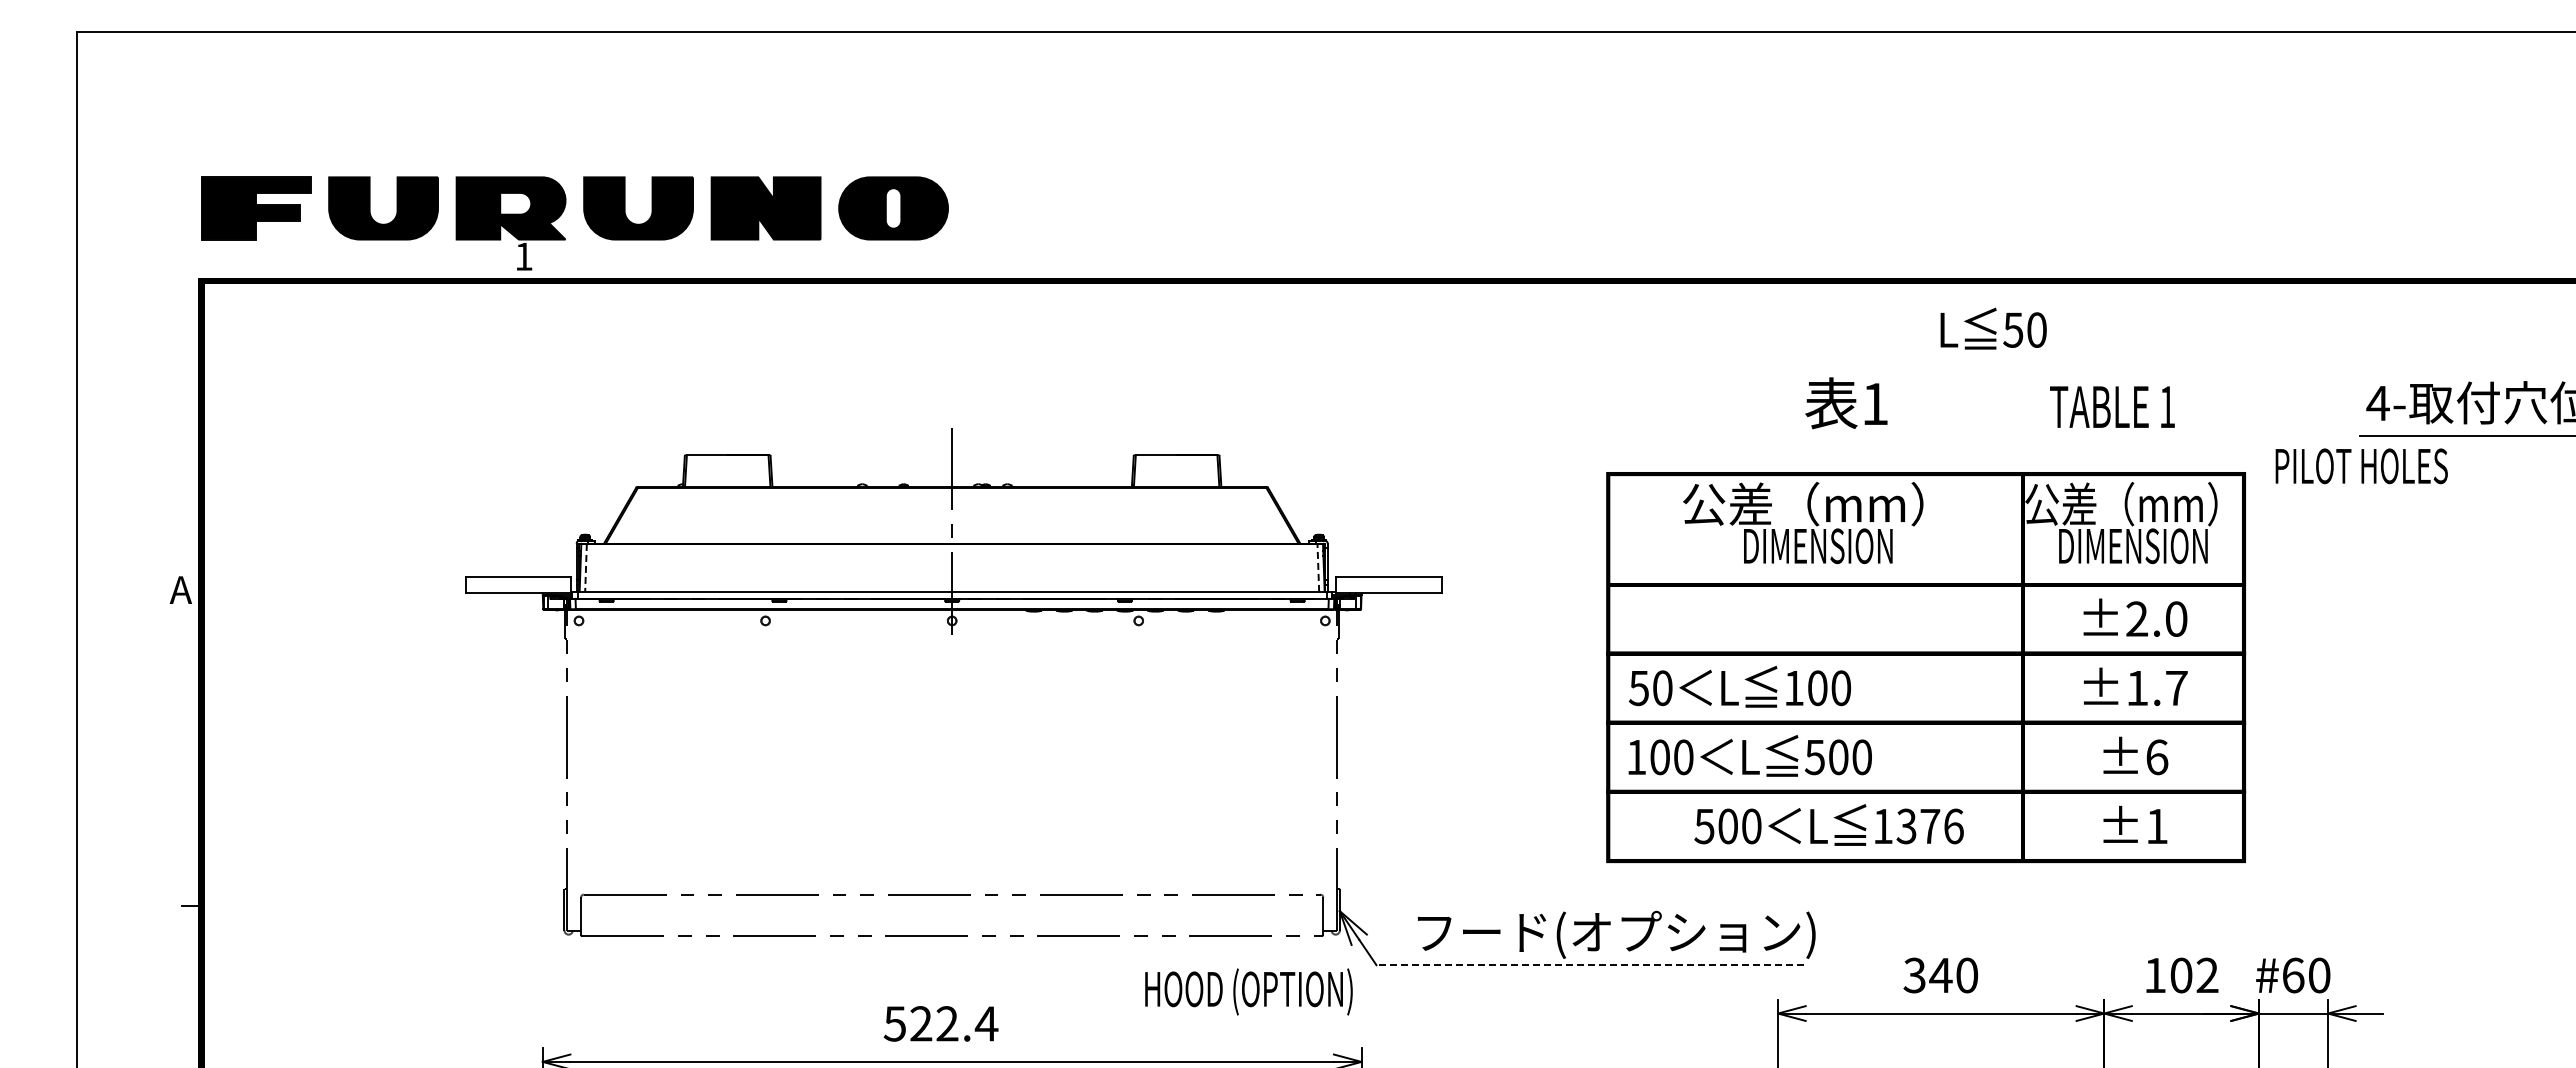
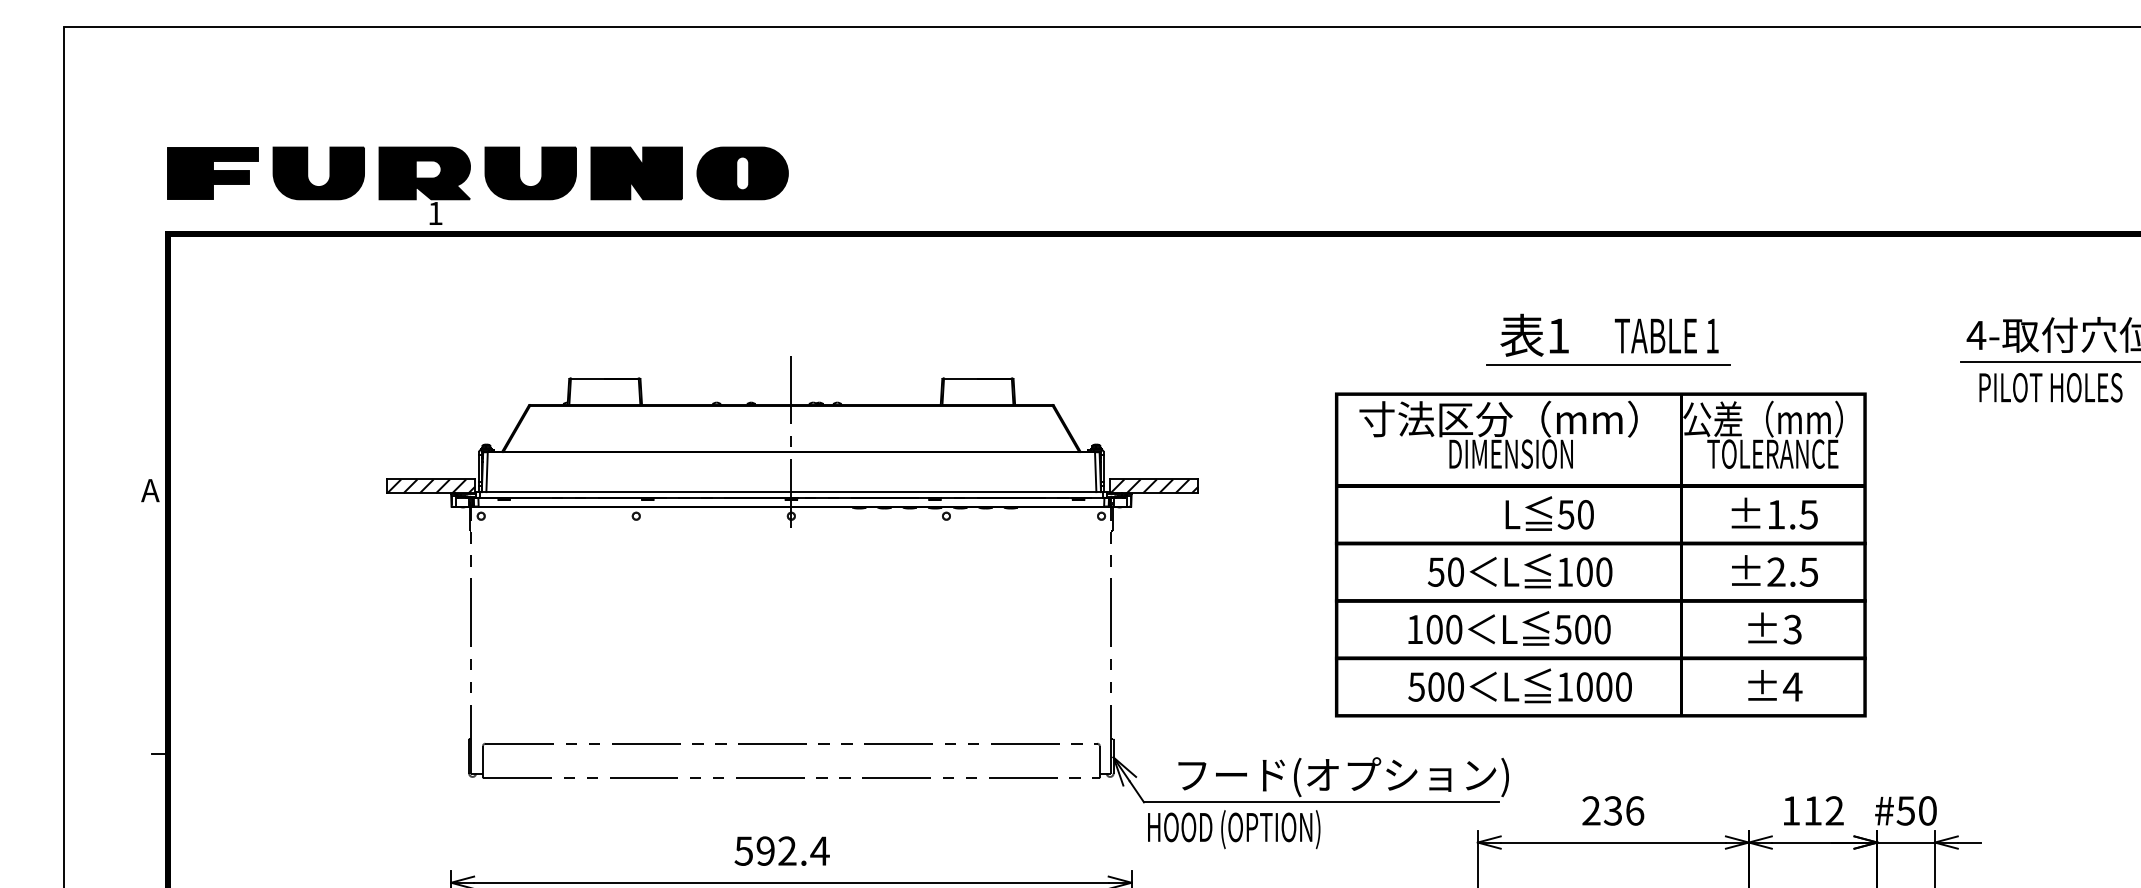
text: (1993, 328) -> (1549, 513), moved
text: (2112, 406) -> (1666, 335), moved
line: (1934, 438) -> (1607, 364), added
text: (2361, 466) -> (2050, 387), moved
text: (1802, 504) -> (1498, 419), 公差（mm） -> 寸法区分（mm）
text: (2132, 546) -> (1772, 454), DIMENSION -> TOLERANCE
line: (1318, 567) -> (1095, 471), dashed -> solid
line: (586, 568) -> (487, 472), dashed -> solid
hatch: (518, 584) -> (430, 485), added
hatch: (1388, 584) -> (1154, 485), added
text: (2156, 618) -> (1792, 514), ±2.0 -> ±1.5
text: (1739, 686) -> (1519, 570), moved
text: (2156, 688) -> (1792, 572), ±1.7 -> ±2.5
text: (1749, 755) -> (1508, 628), moved
text: (2156, 757) -> (1792, 629), ±6 -> ±3
text: (1929, 826) -> (1603, 687), 1376 -> 1000
text: (2156, 826) -> (1792, 687), ±1 -> ±4
line: (1590, 965) -> (1321, 802), dashed -> solid
text: (1940, 975) -> (1612, 810), 340 -> 236
text: (2181, 975) -> (1813, 810), 102 -> 112
text: (2293, 975) -> (1906, 810), #60 -> #50
text: (1248, 991) -> (1233, 829), moved
text: (921, 1023) -> (765, 850), 522.4 -> 592.4

